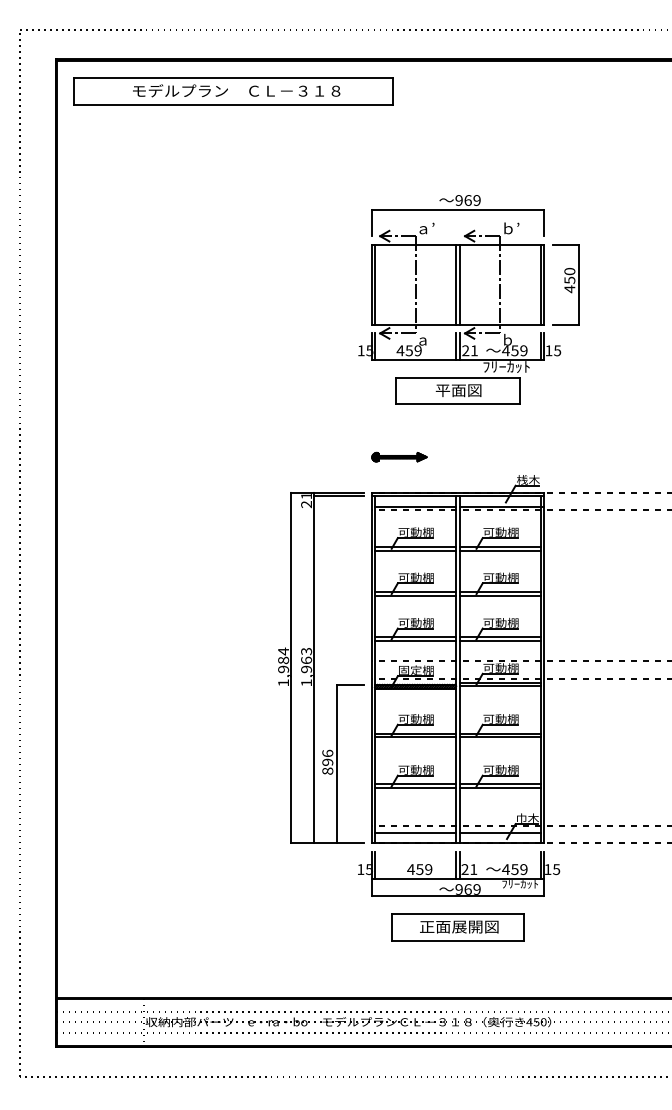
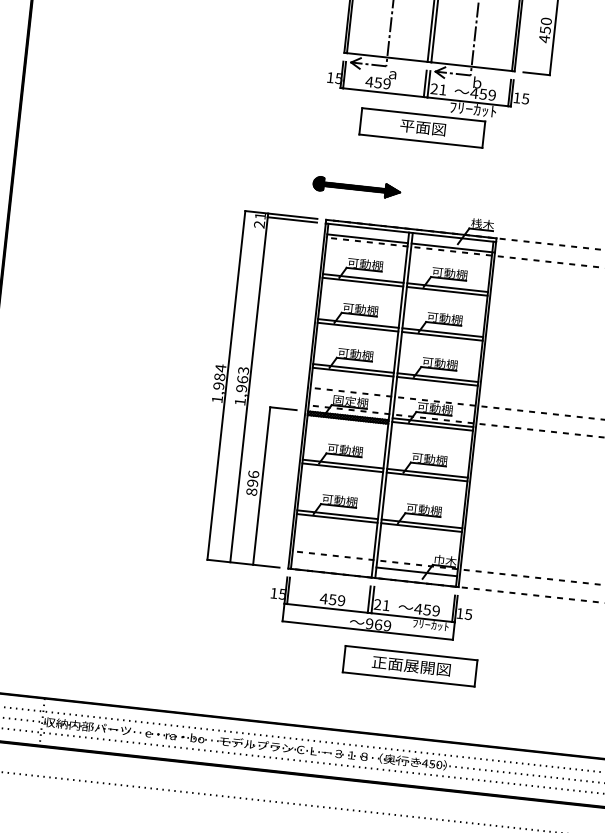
part: (399, 456) -> (357, 186), size x1.6
line: (415, 832) -> (332, 562), removed
part: (457, 927) -> (409, 666), moved

